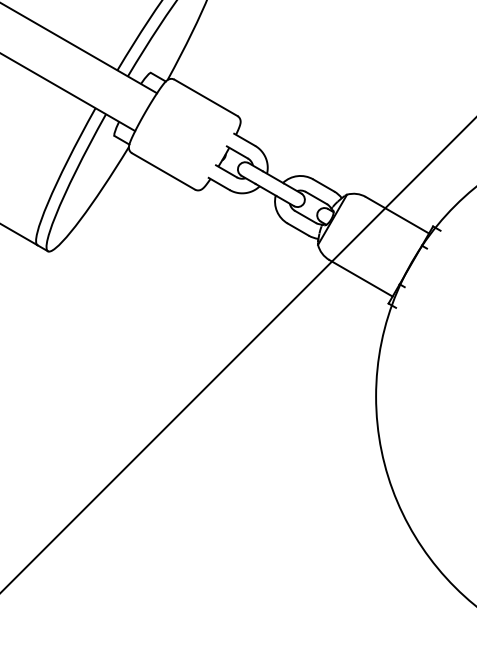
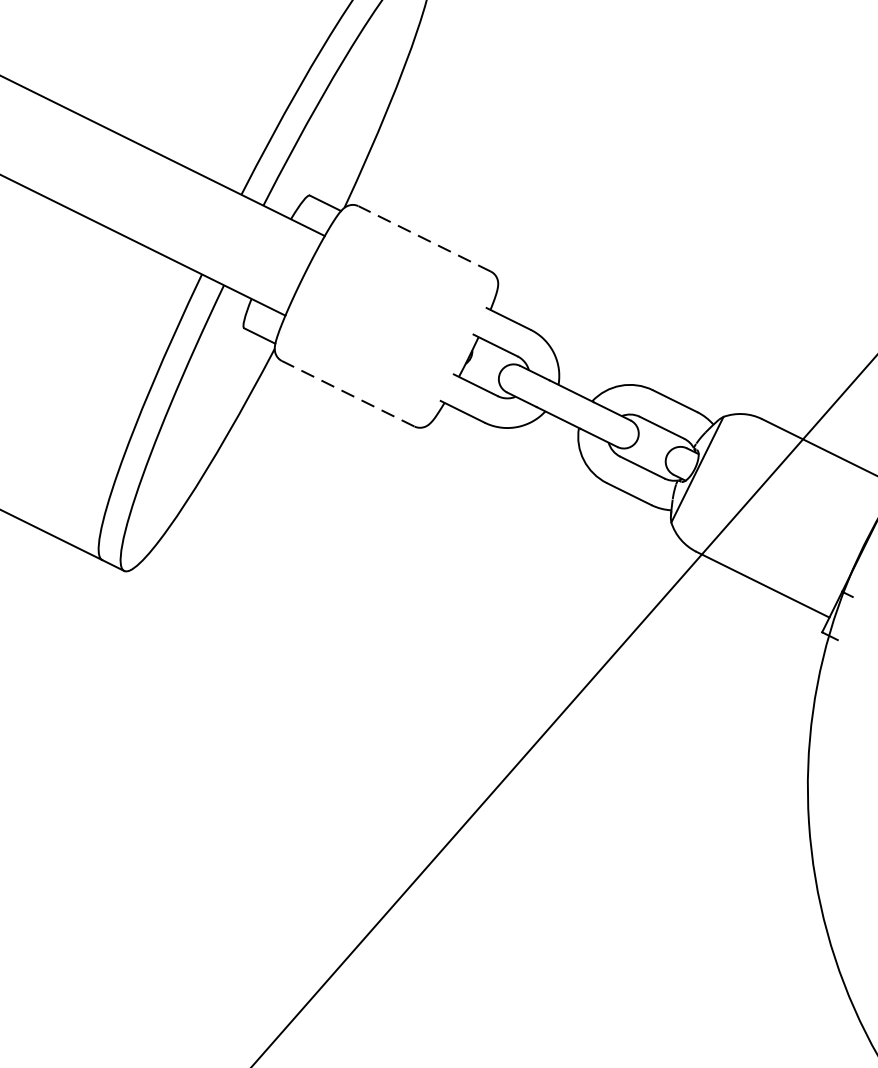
line: (205, 97) -> (423, 238), solid -> dashed
line: (163, 171) -> (348, 393), solid -> dashed

